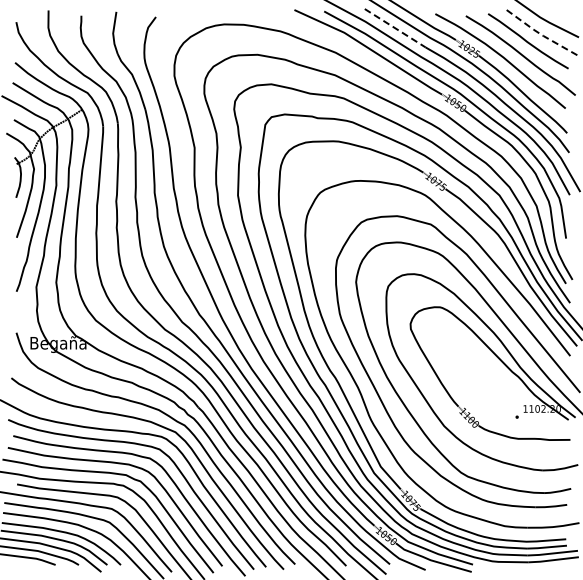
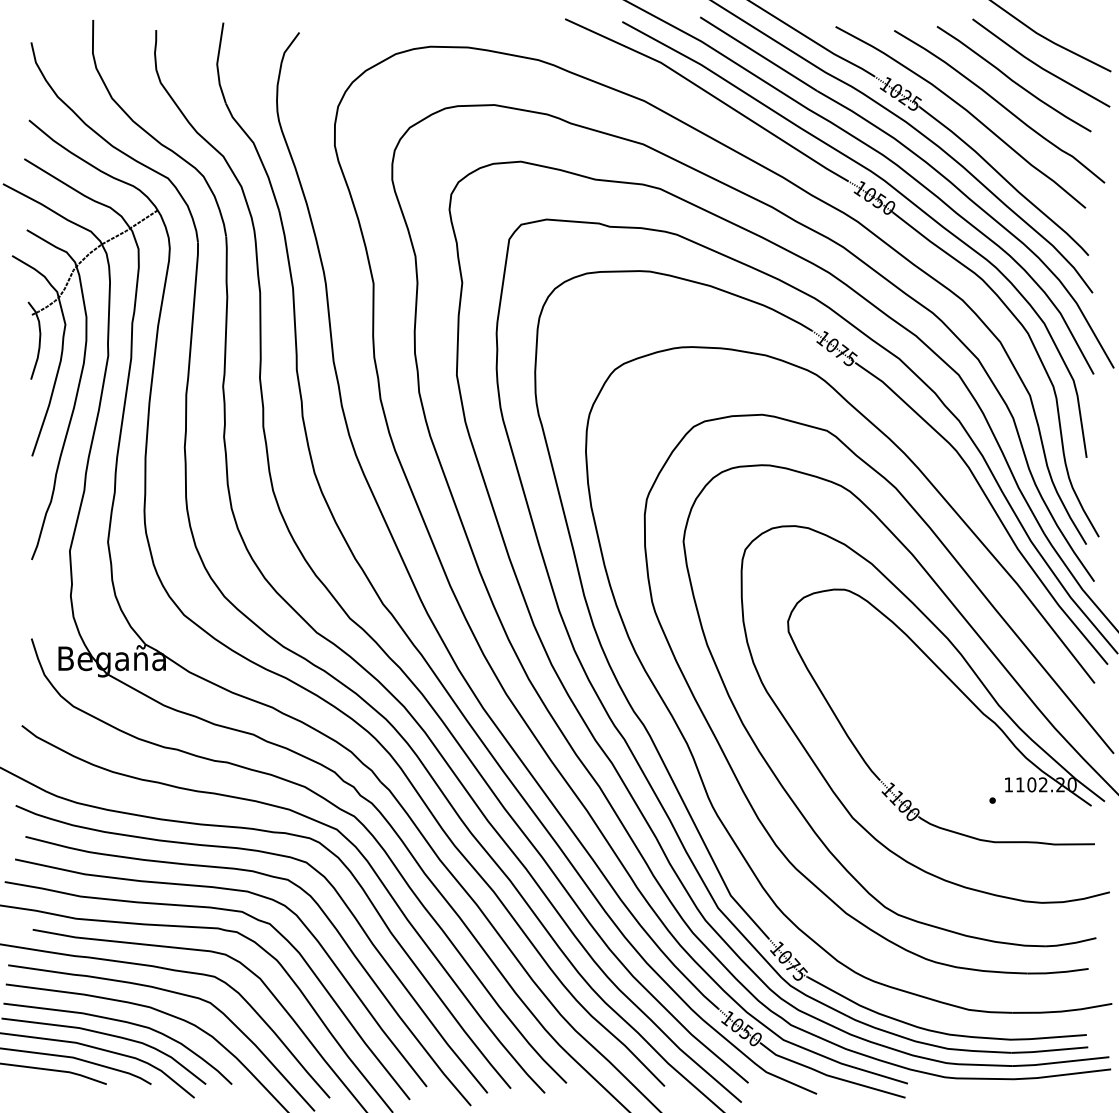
line: (395, 28) -> (759, 54), dashed -> solid
line: (541, 34) -> (1039, 66), dashed -> solid

